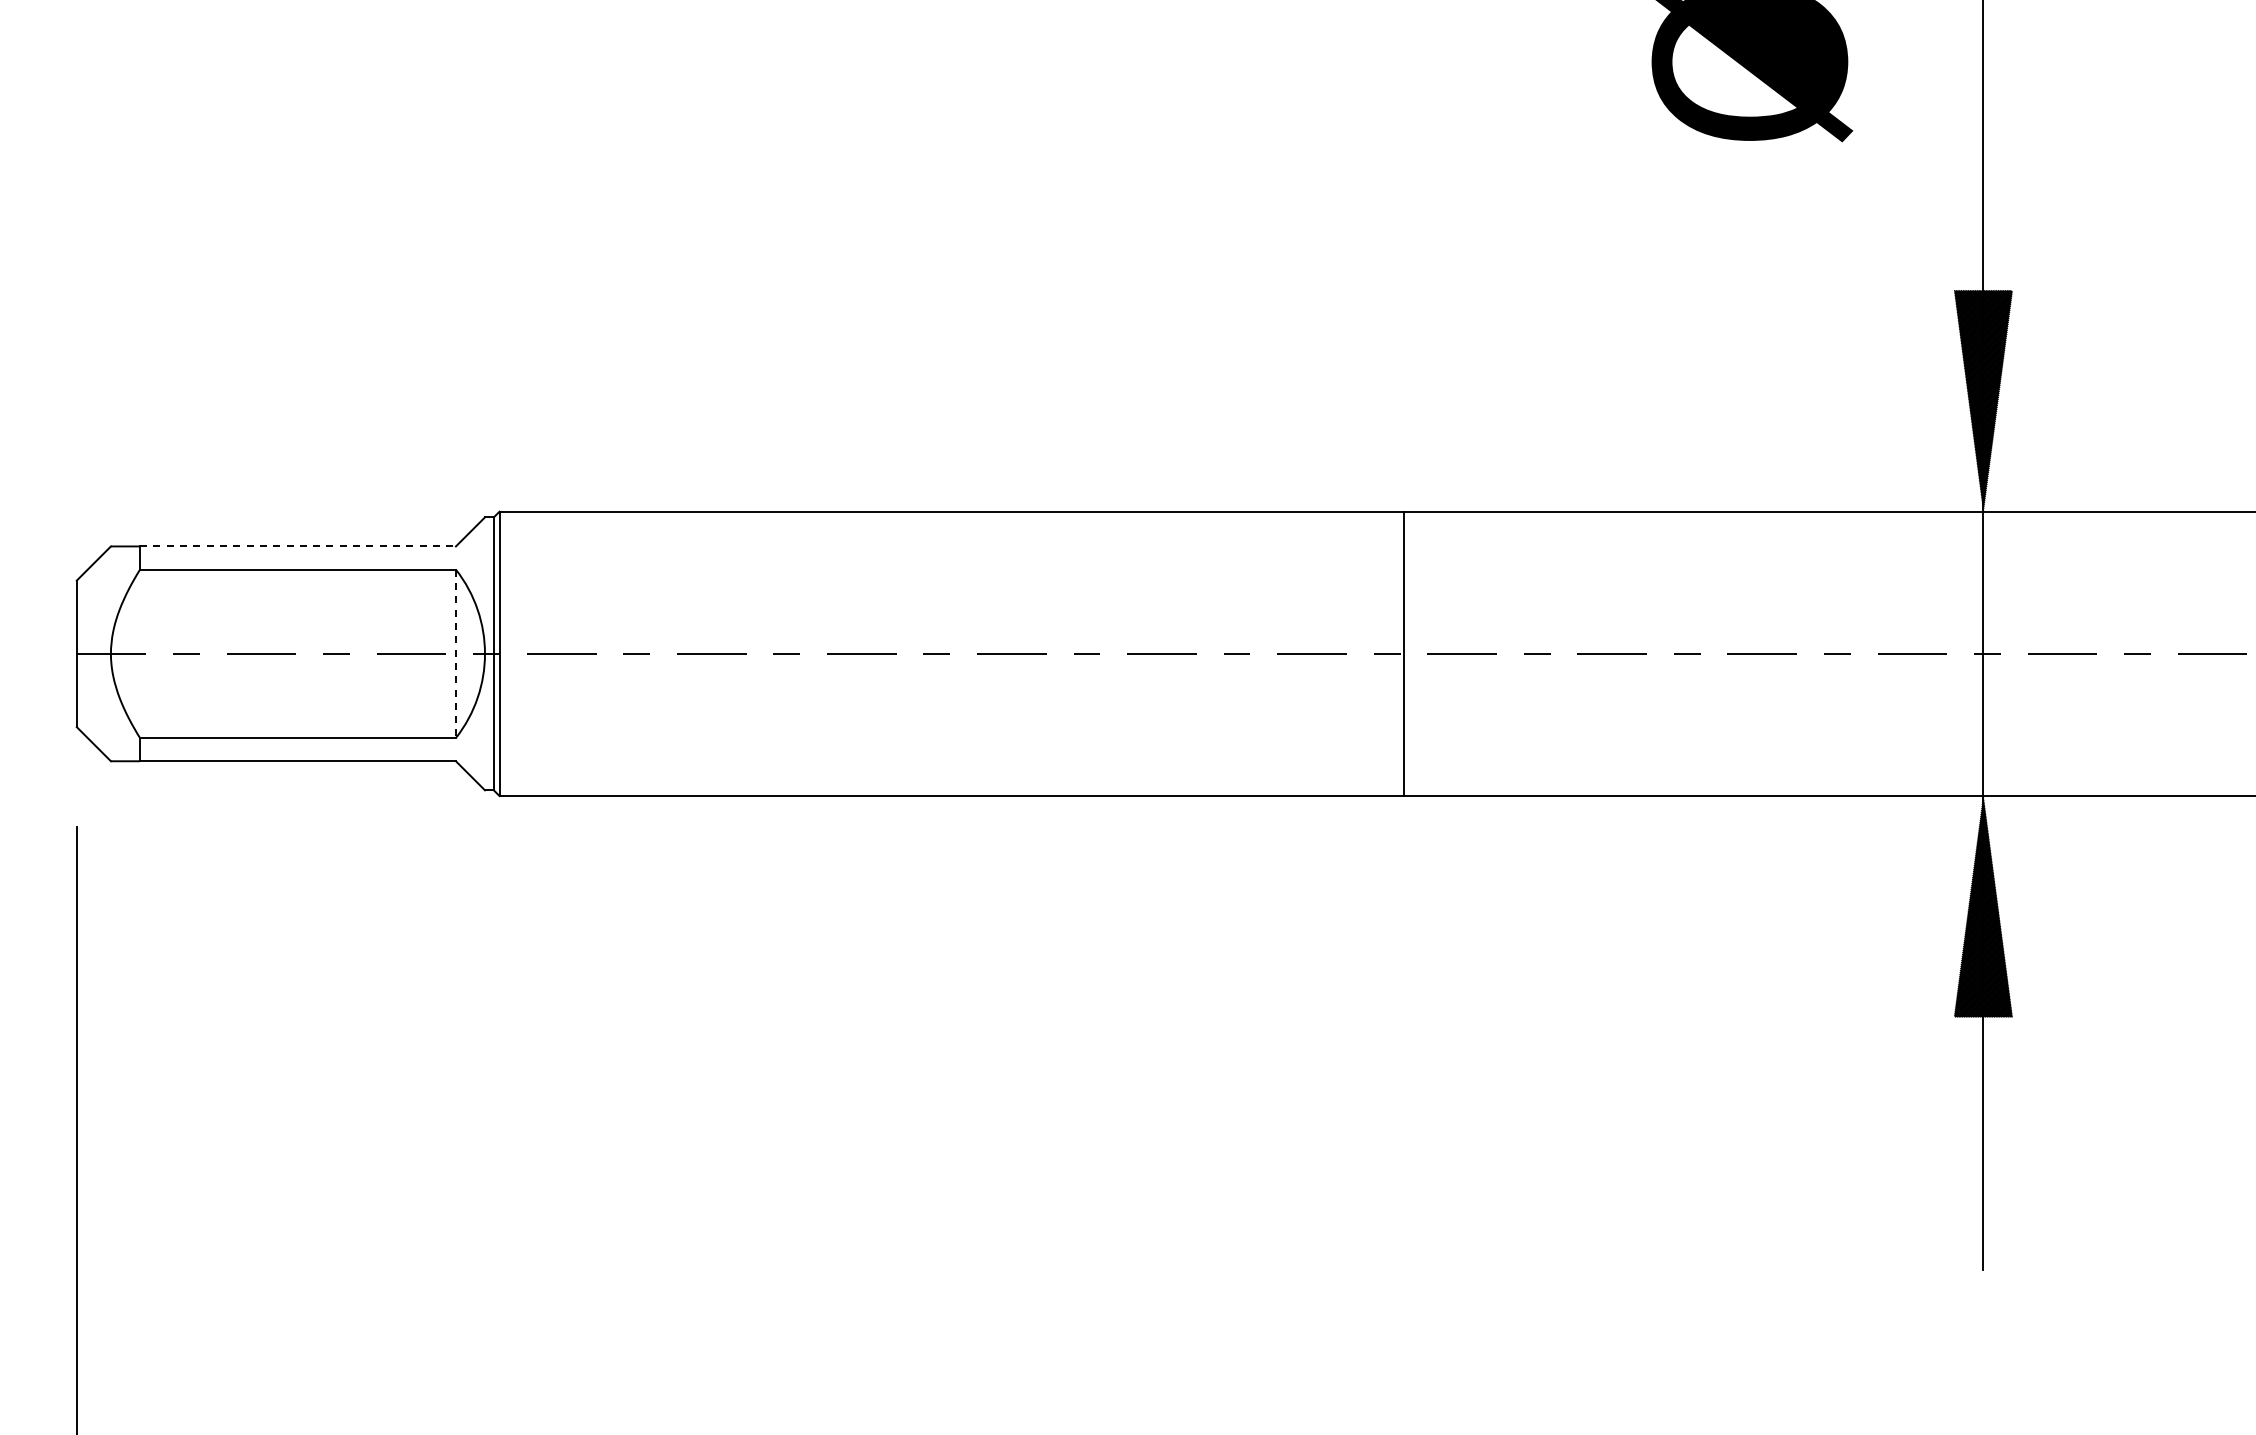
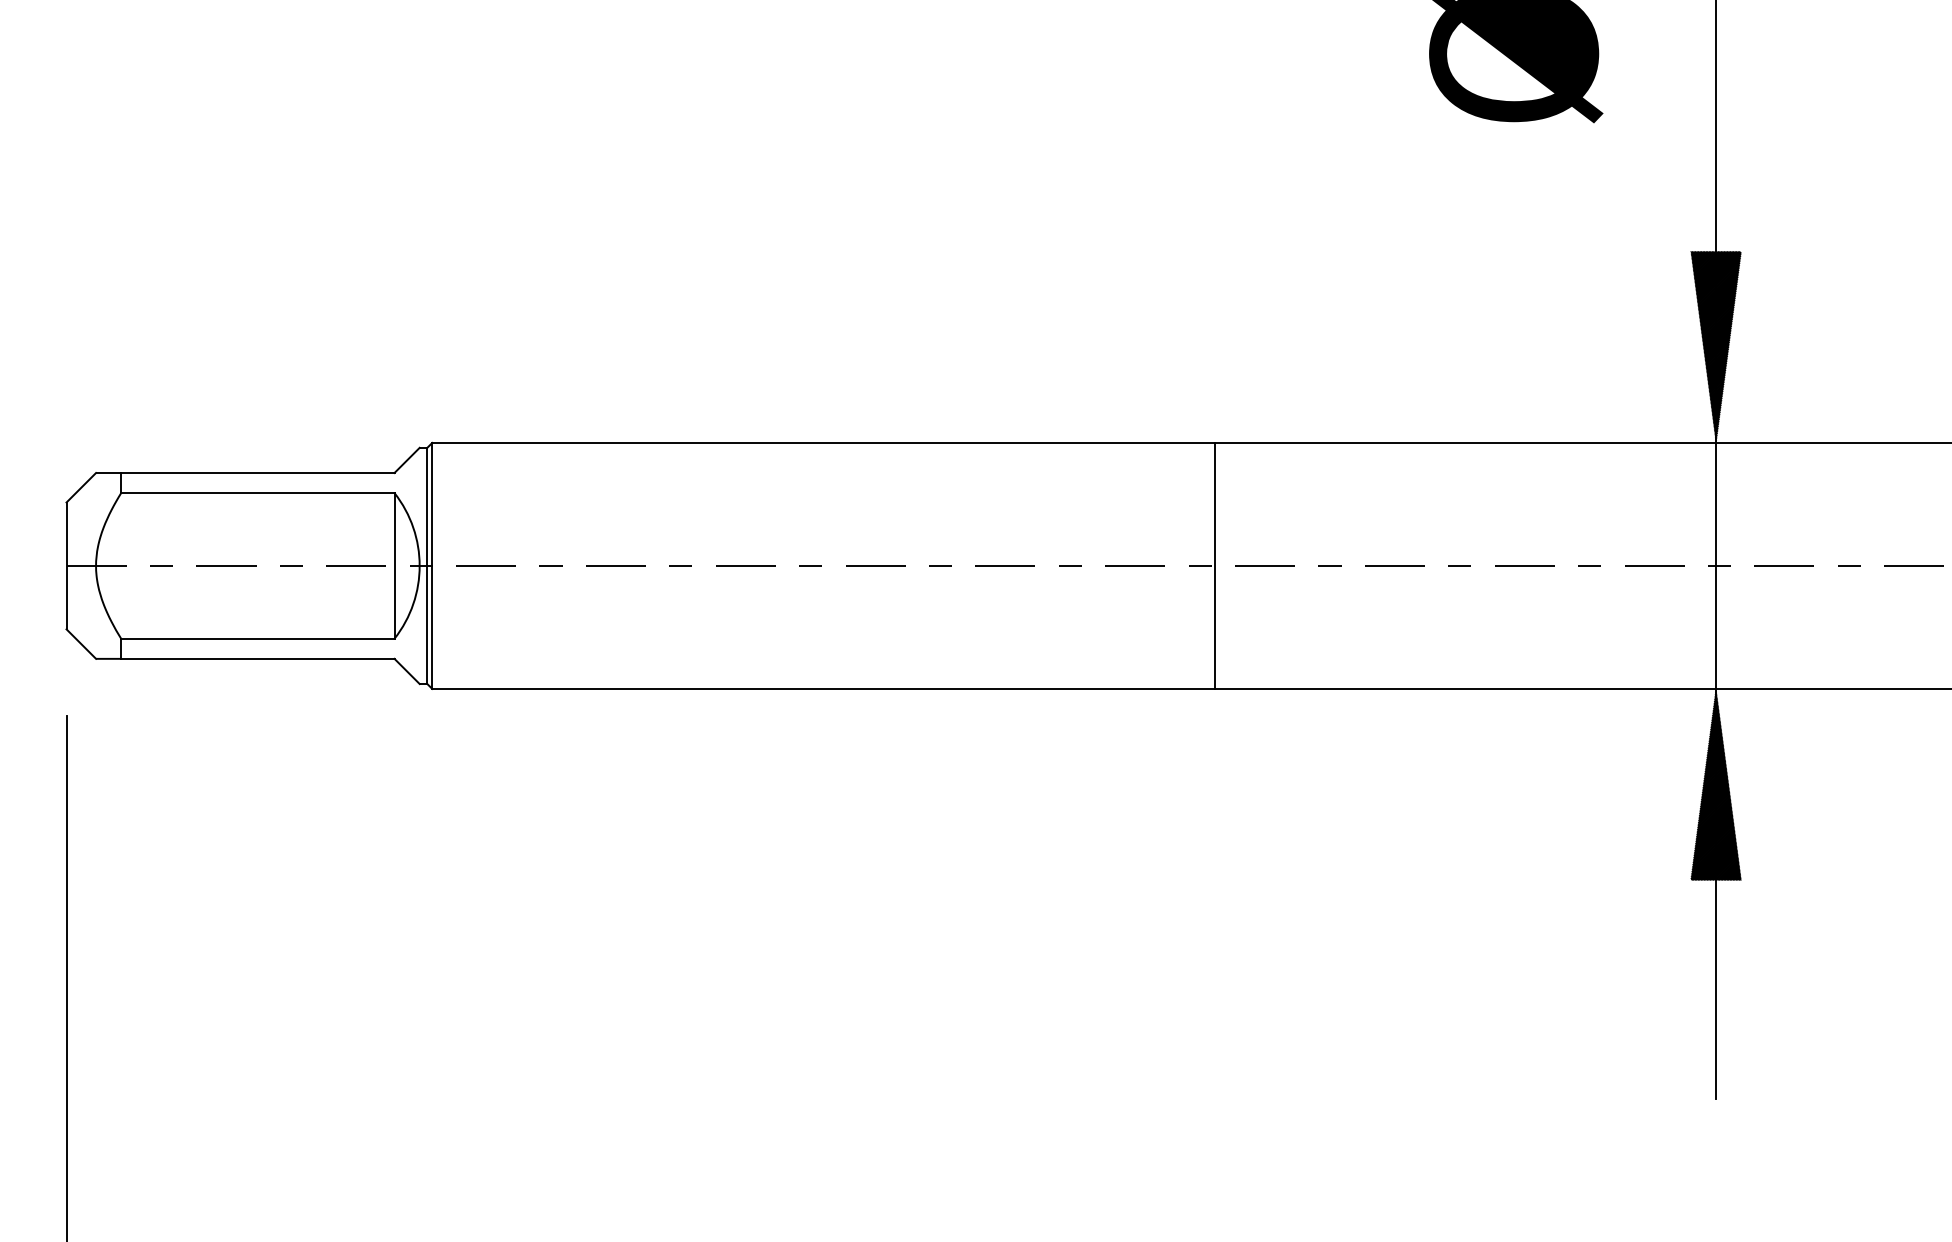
line: (297, 546) -> (257, 473), dashed -> solid
line: (455, 654) -> (394, 566), dashed -> solid

